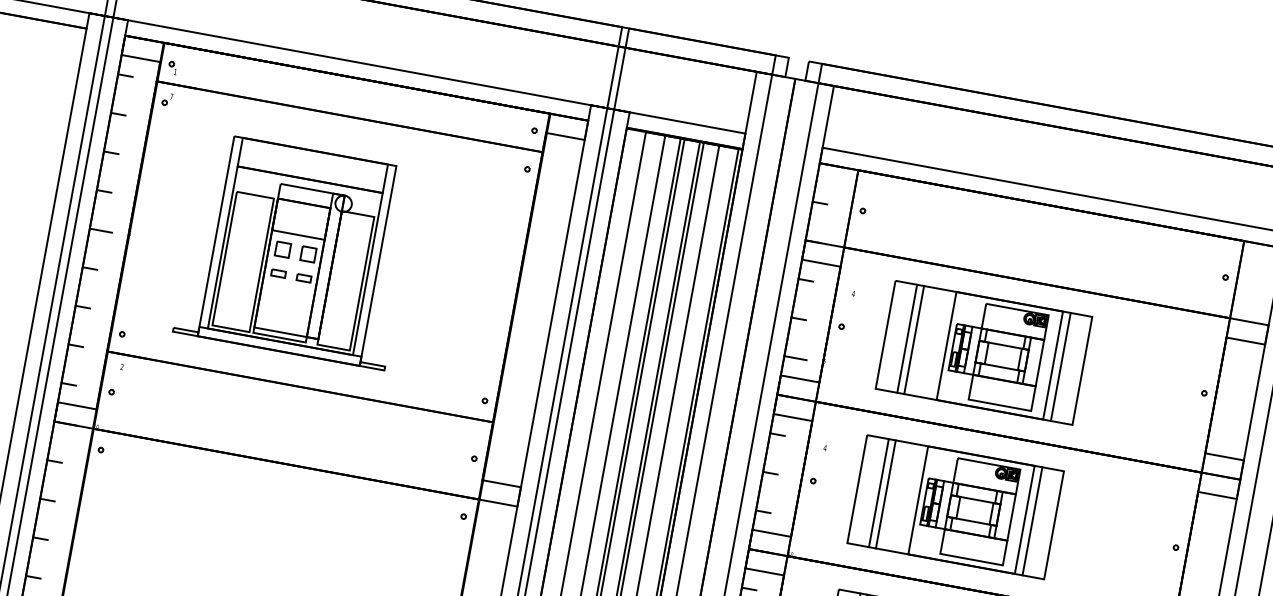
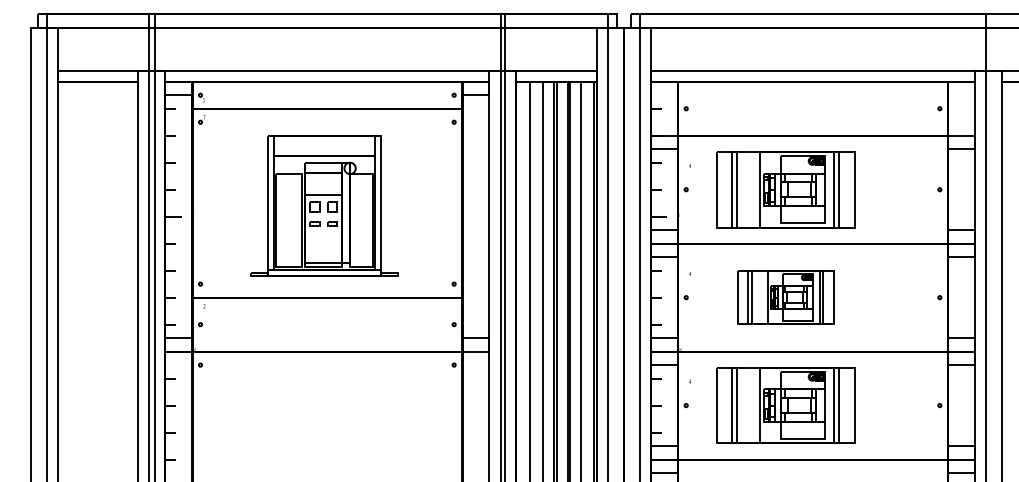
part: (297, 250) -> (324, 205), moved
part: (955, 506) -> (785, 297), size x0.7

